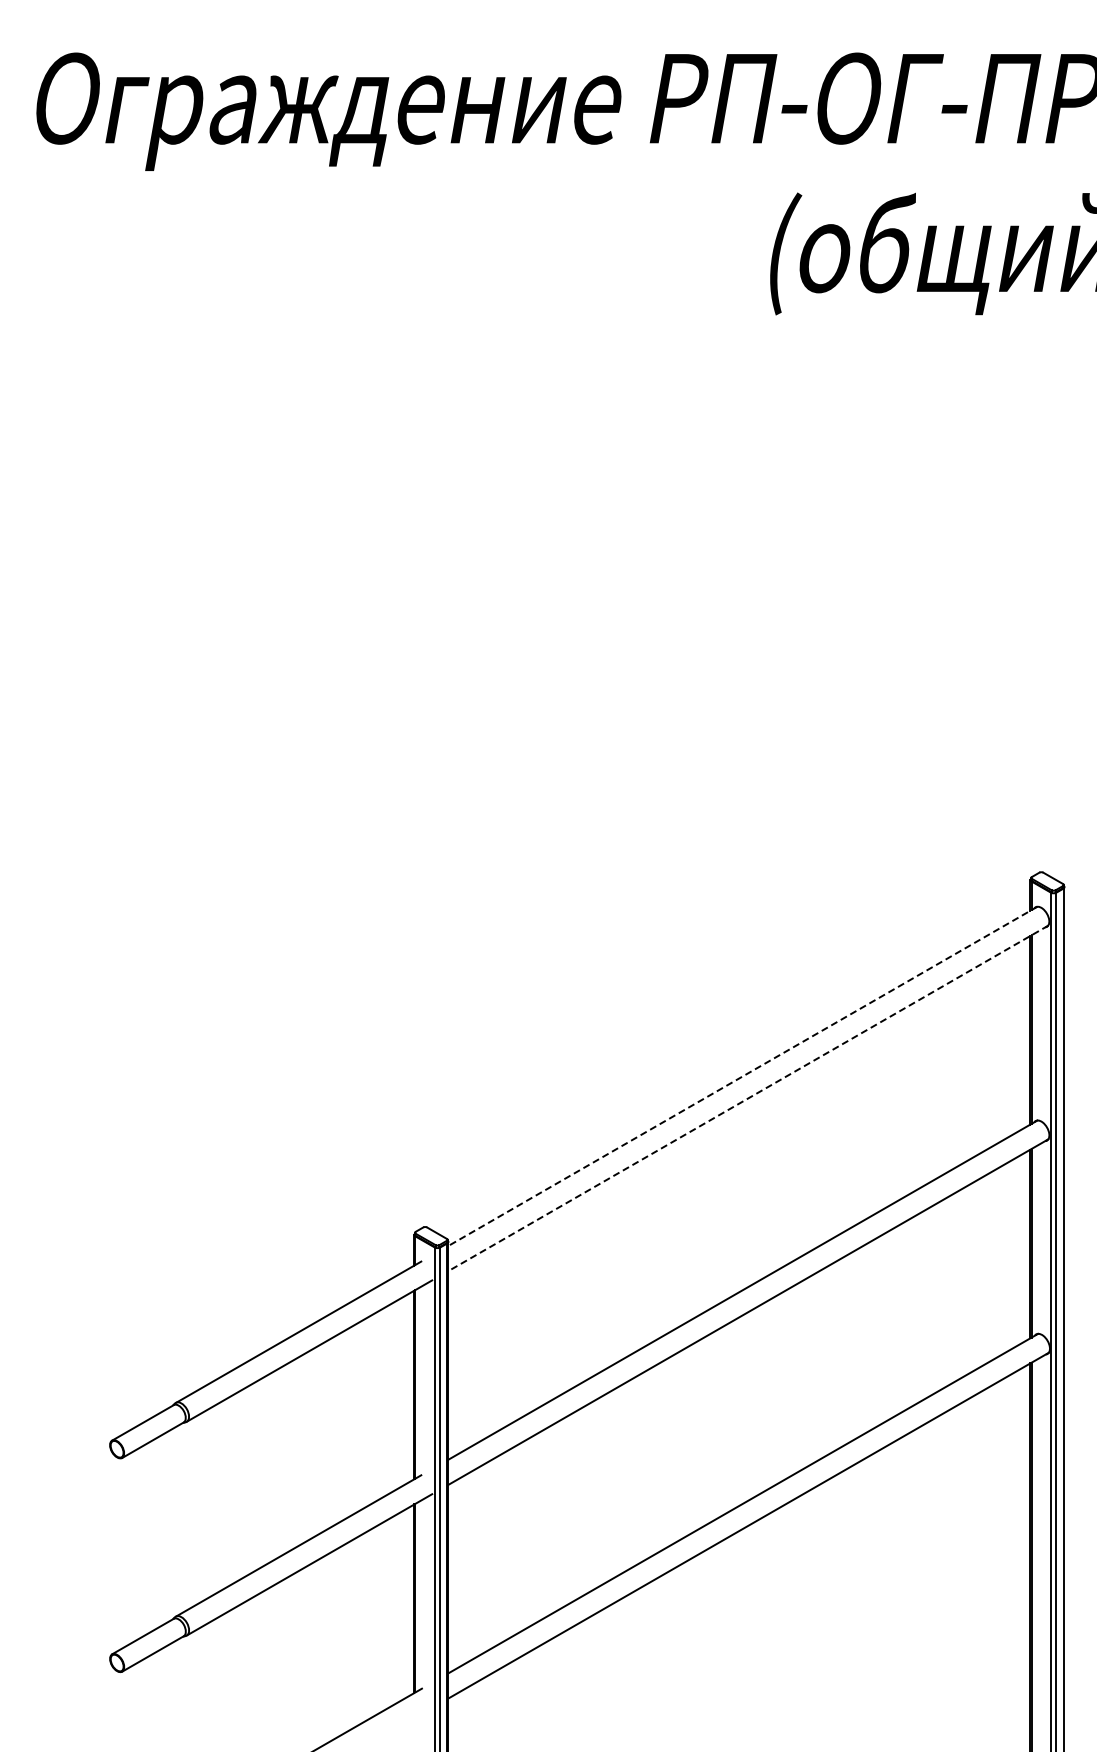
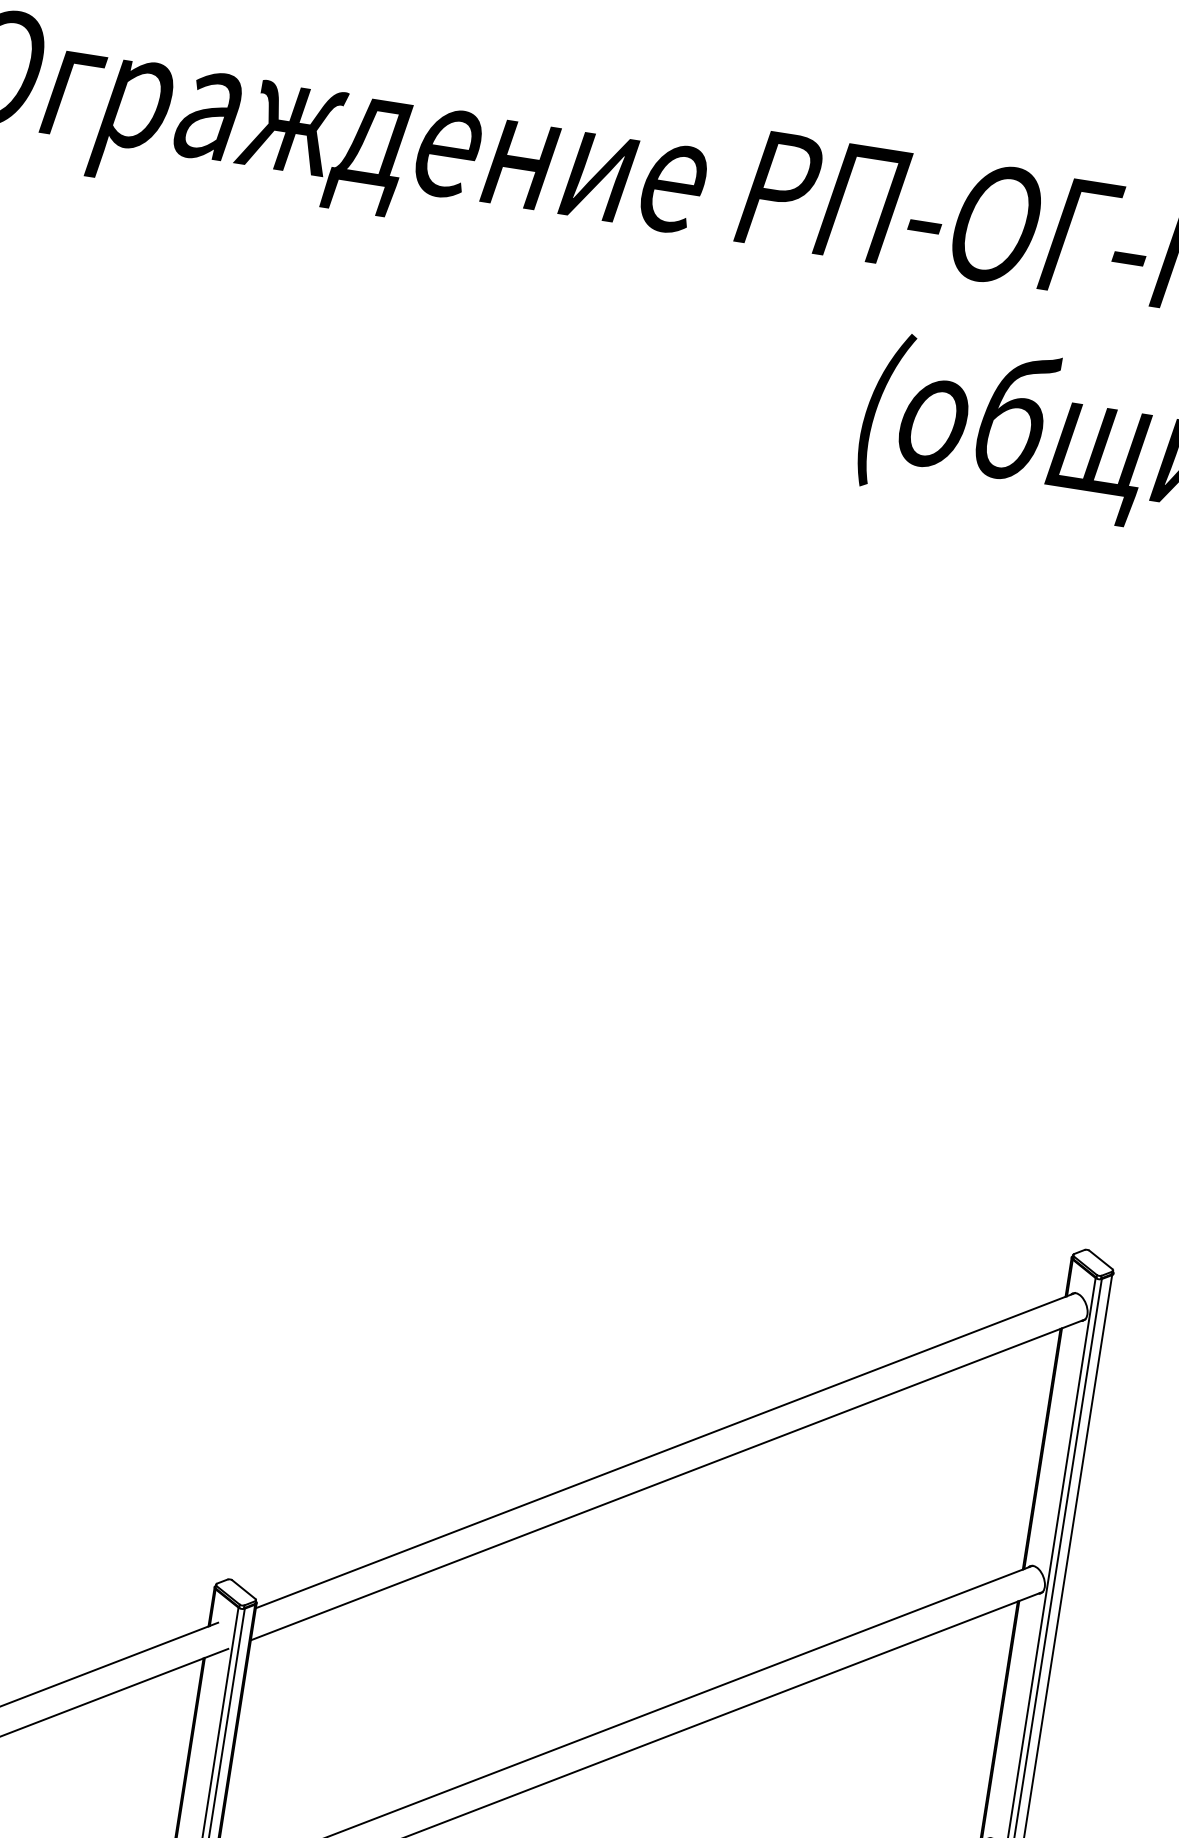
line: (742, 1076) -> (664, 1450), dashed -> solid
line: (747, 1098) -> (666, 1479), dashed -> solid

